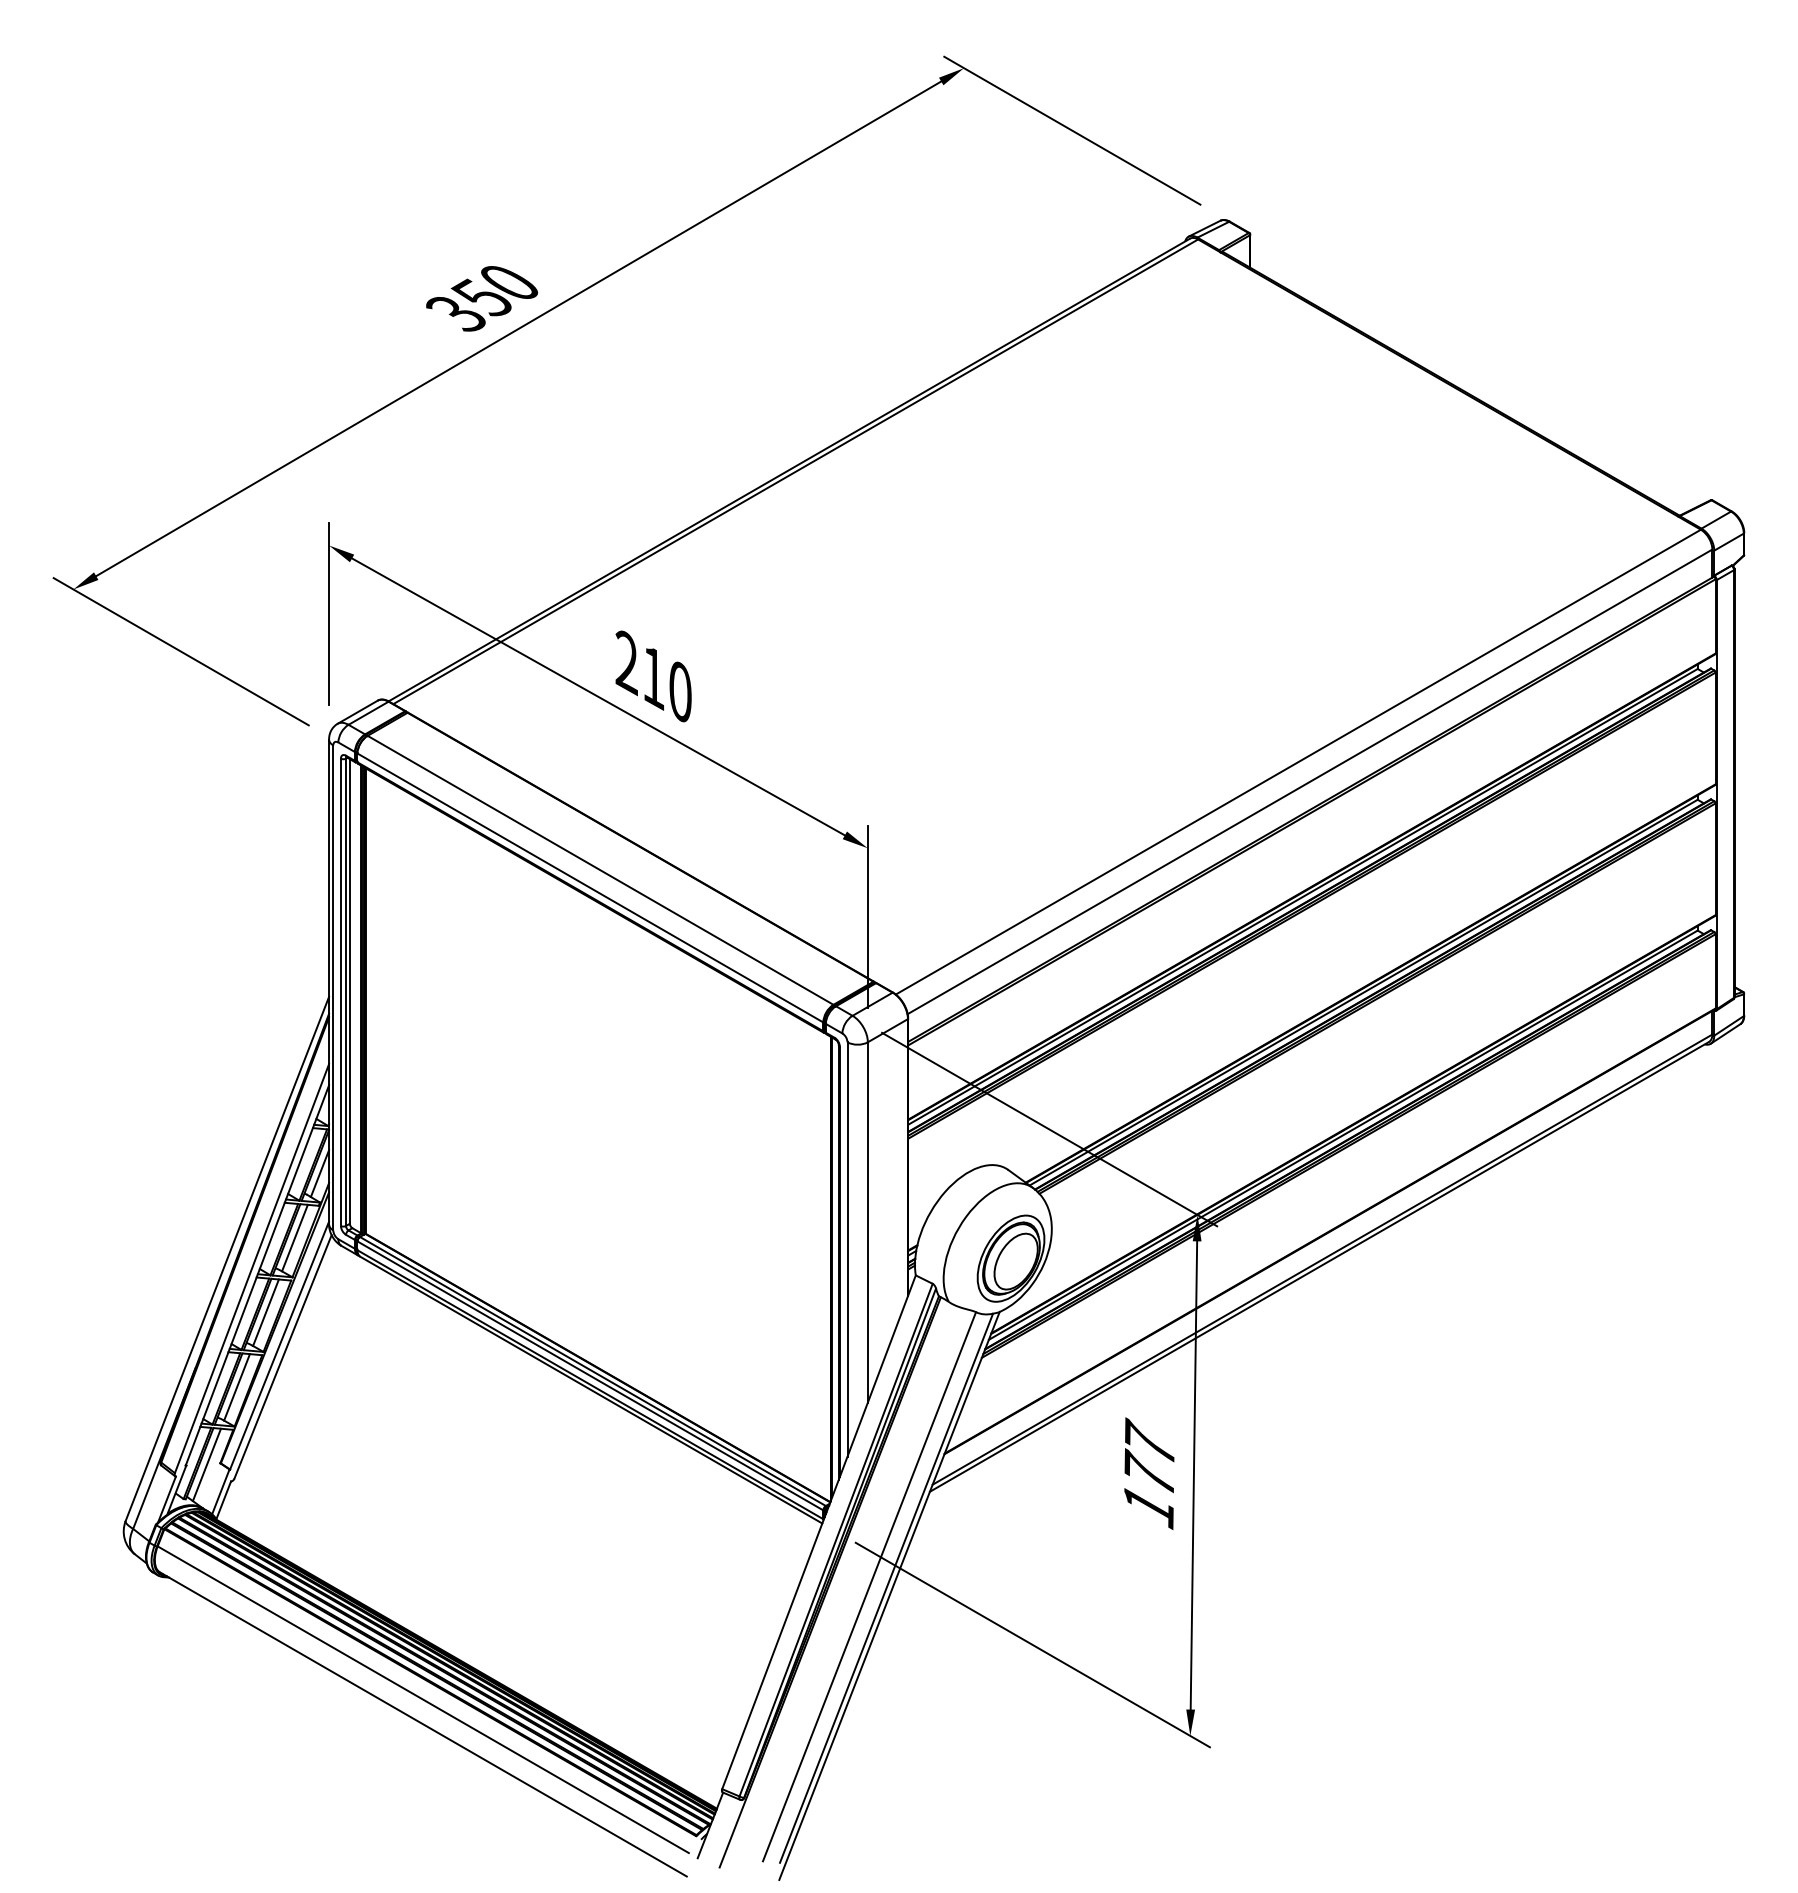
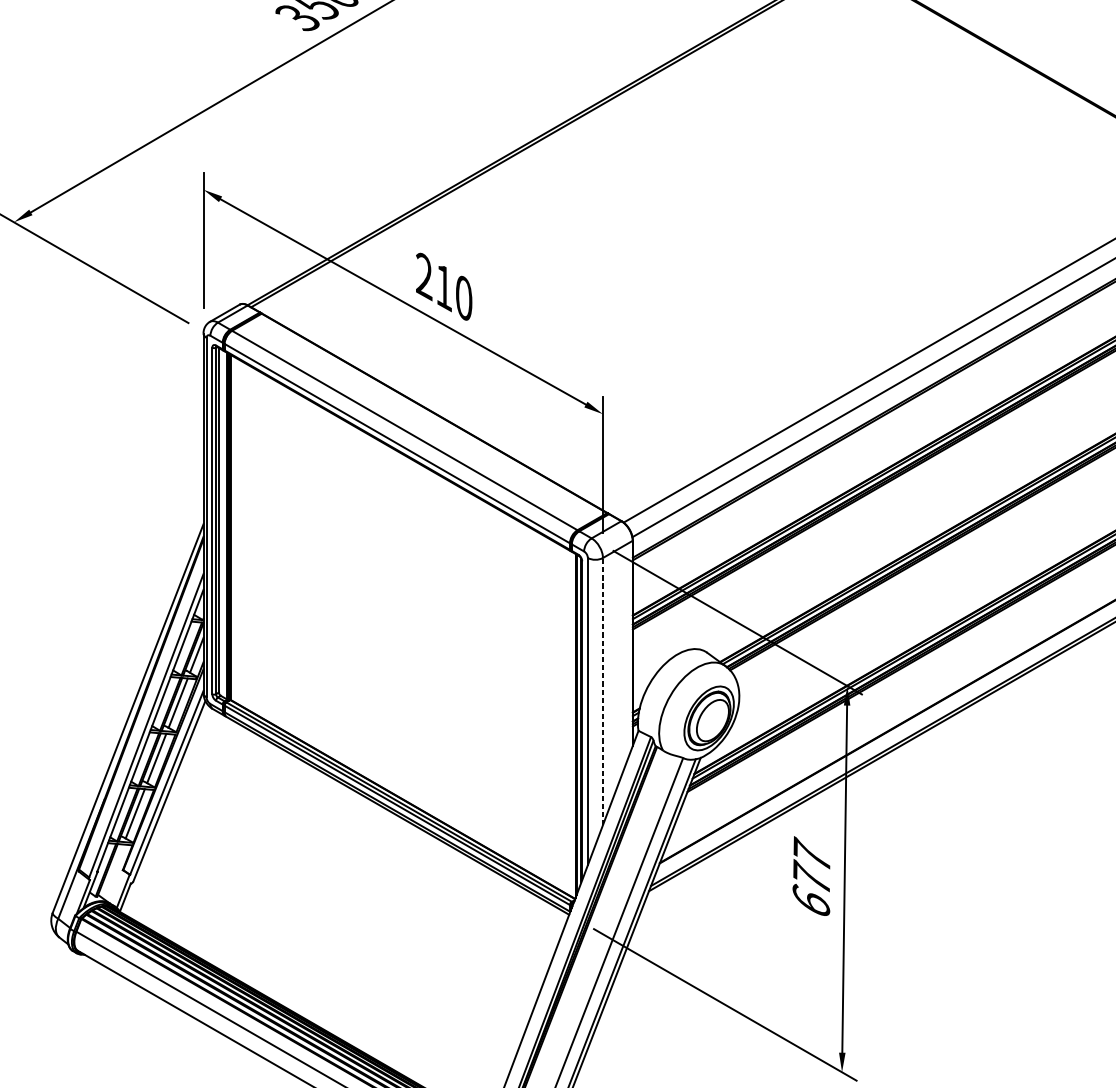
line: (867, 1221) -> (602, 690), solid -> dashed
line: (206, 1464) -> (112, 871), removed
text: (1148, 1505) -> (811, 901), 177 -> 677

